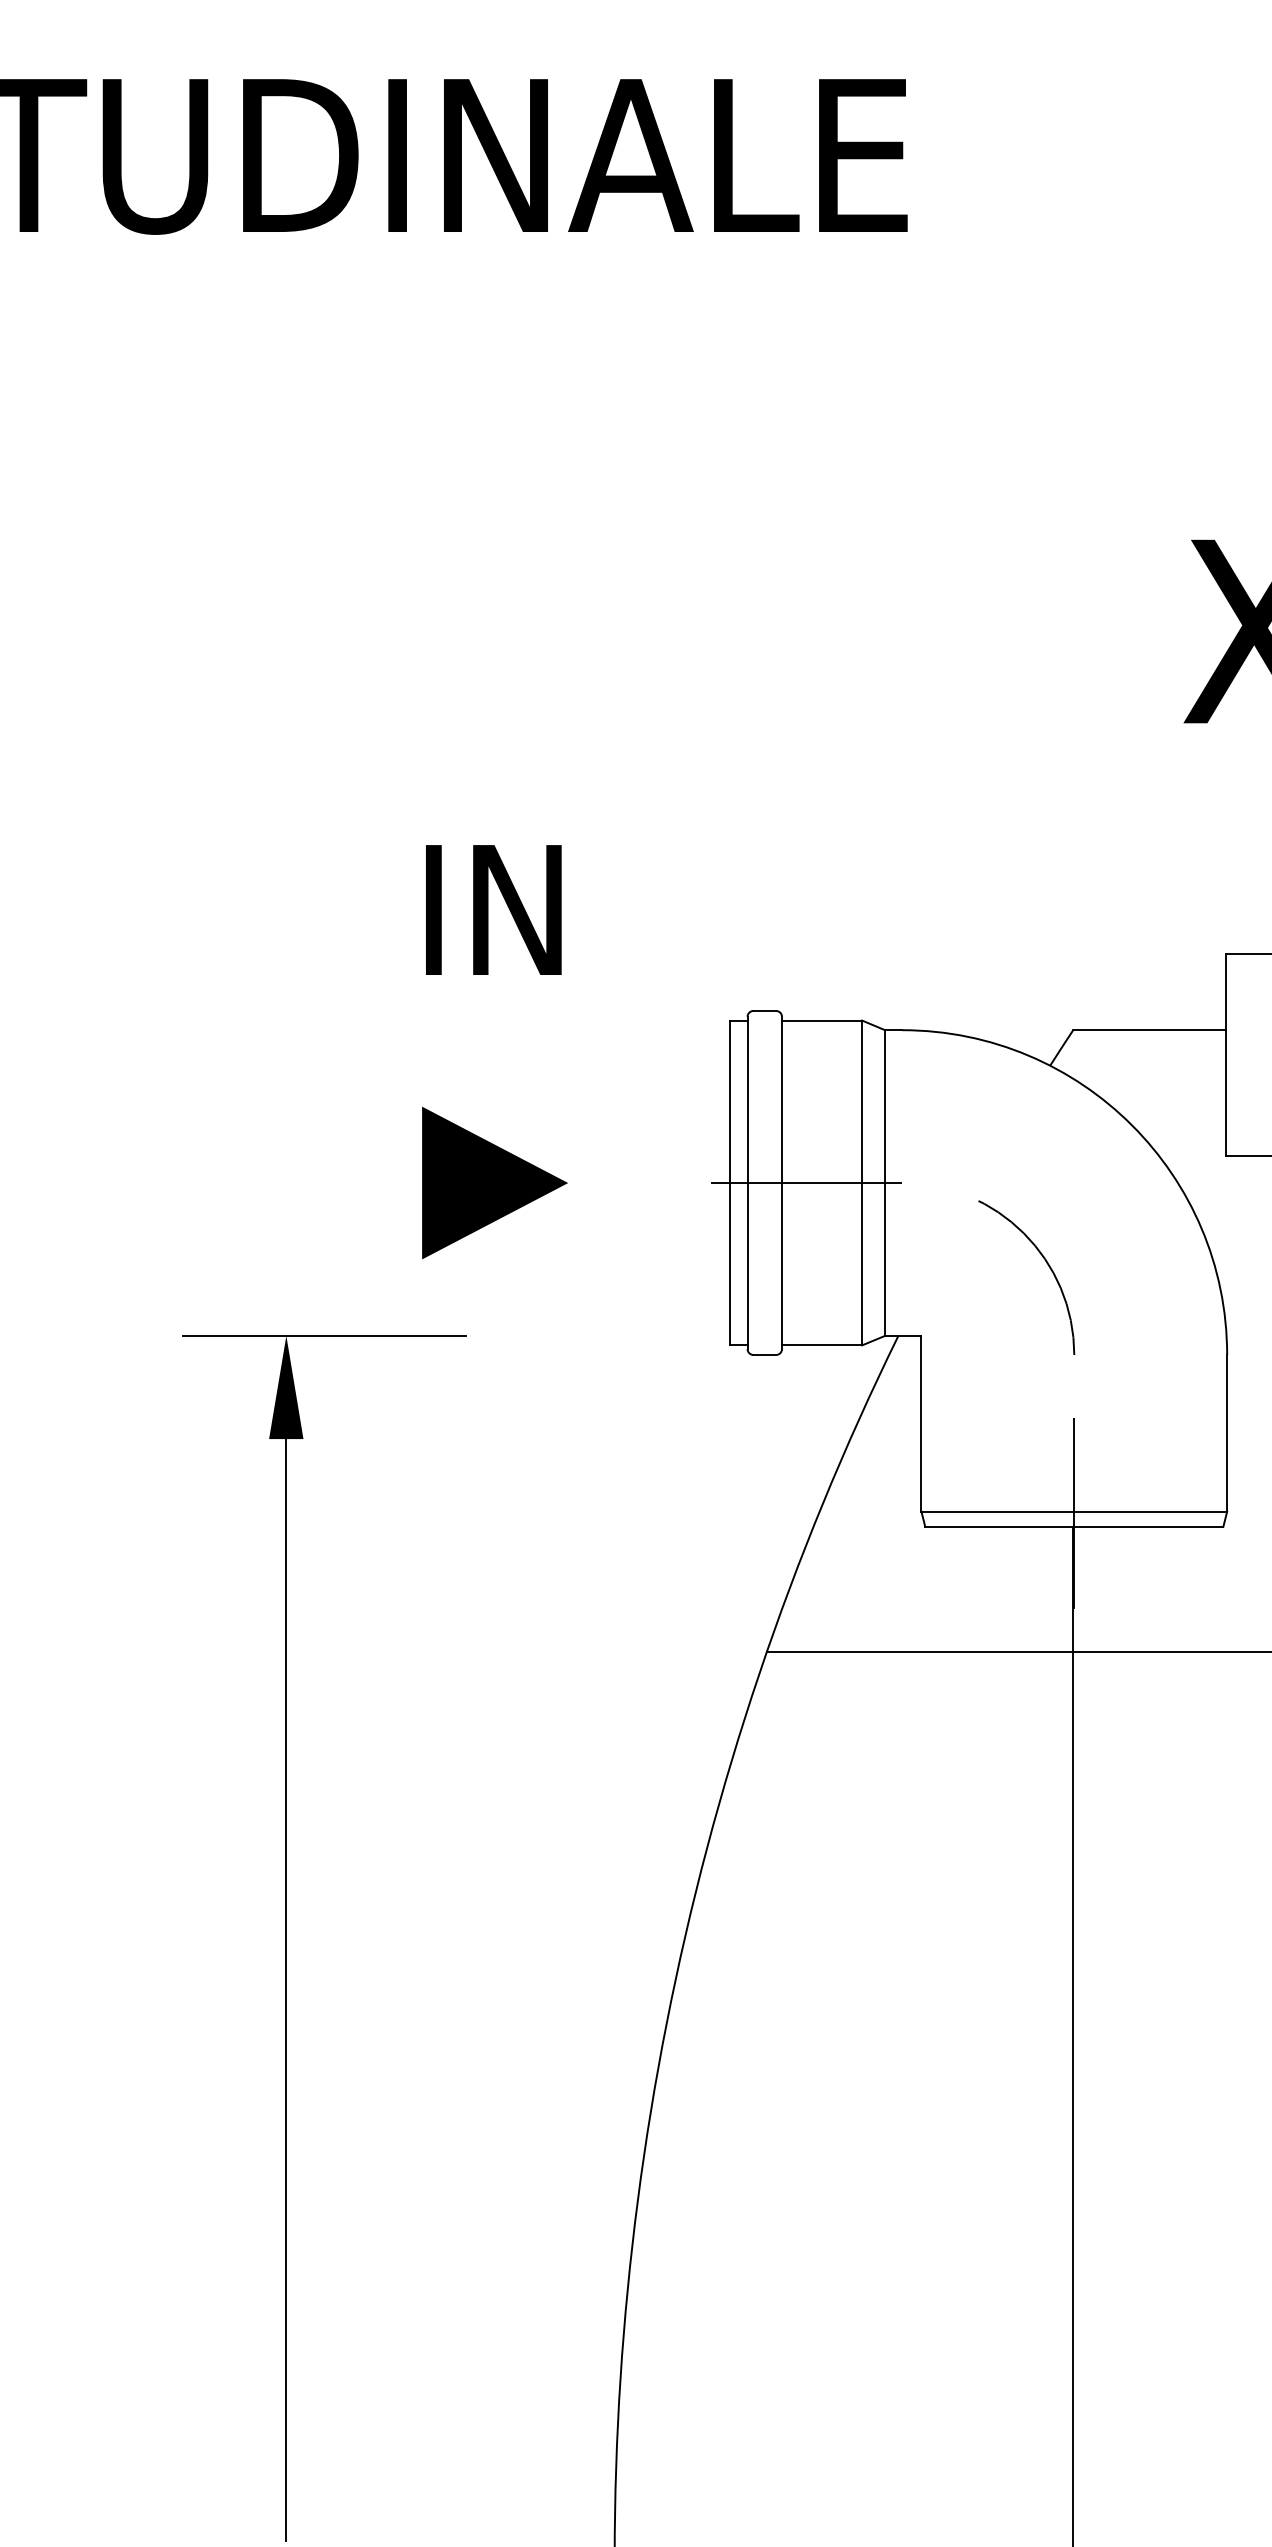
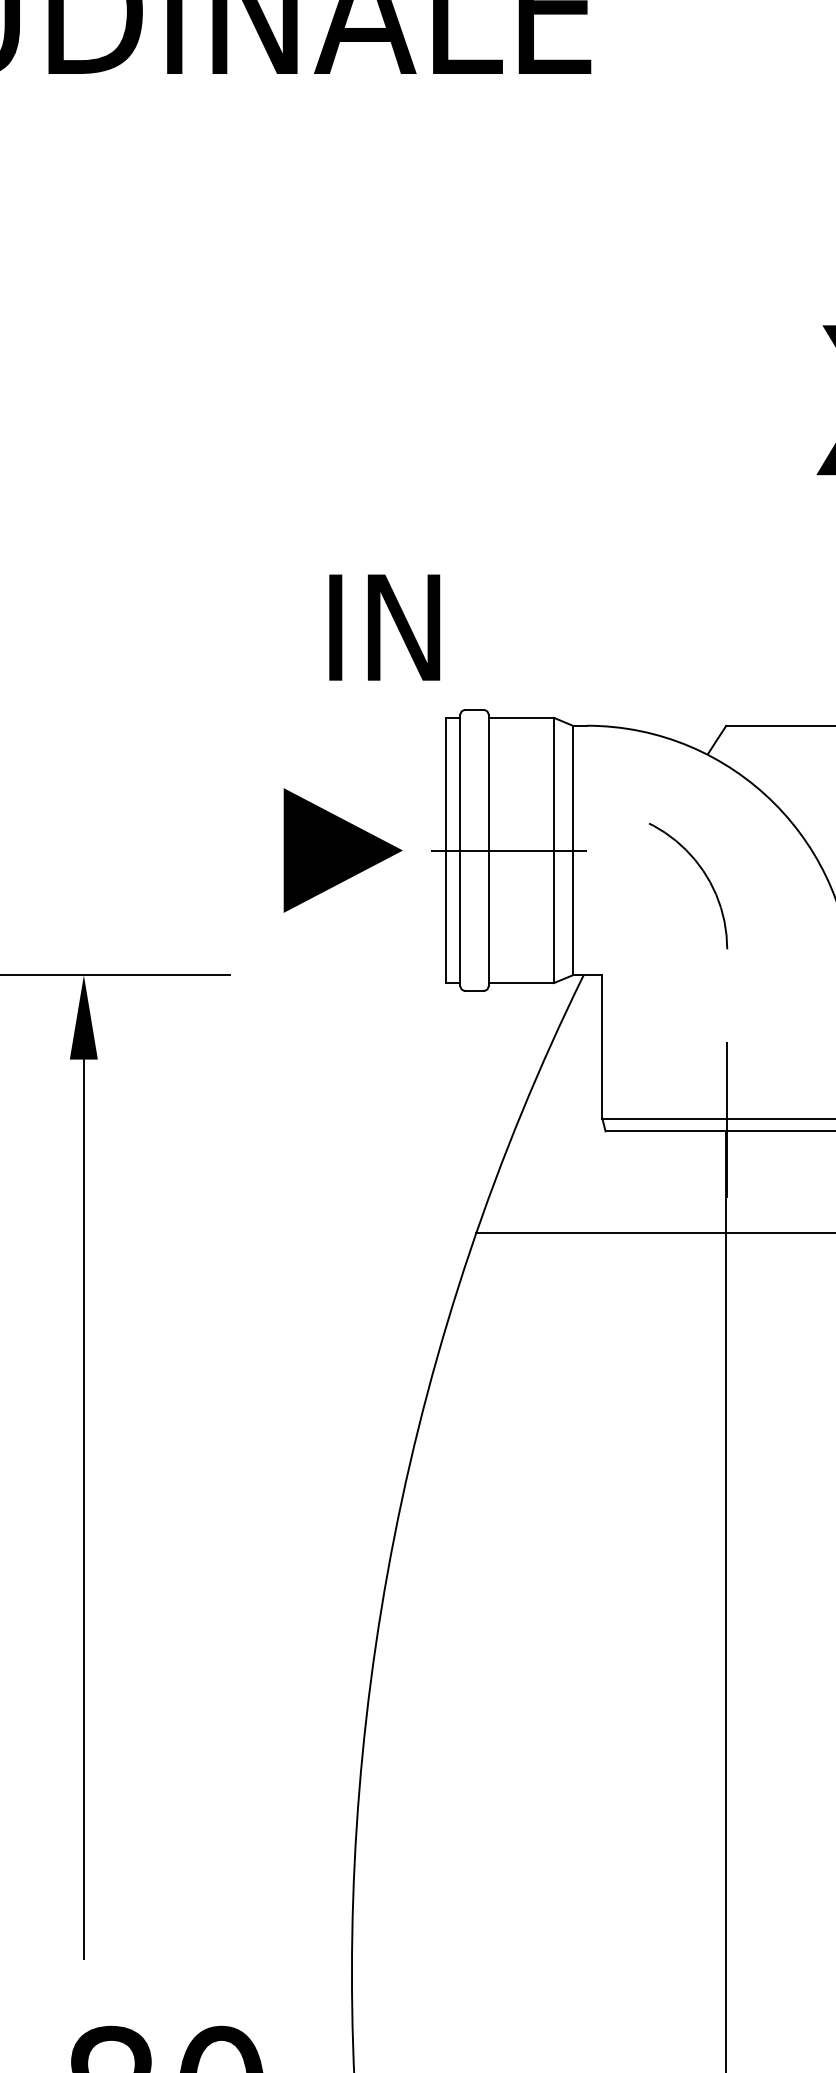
text: (493, 909) -> (384, 627), moved
line: (494, 1182) -> (342, 850), moved
arc: (1047, 1265) -> (705, 876), moved

